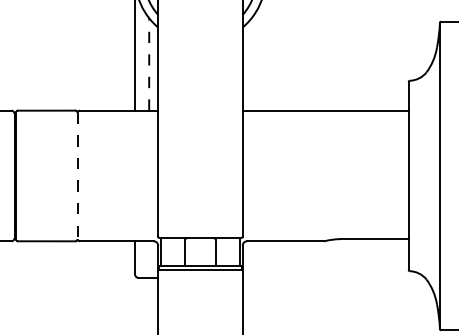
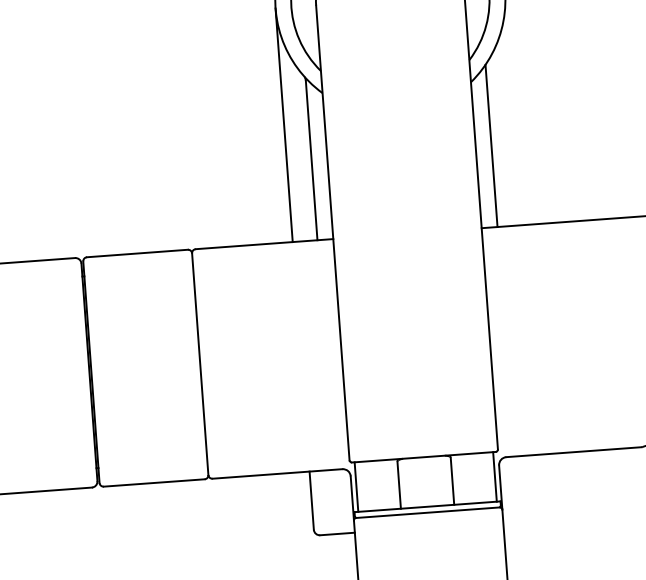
line: (149, 64) -> (312, 159), dashed -> solid
line: (251, 64) -> (491, 145), added
line: (77, 176) -> (200, 365), dashed -> solid

